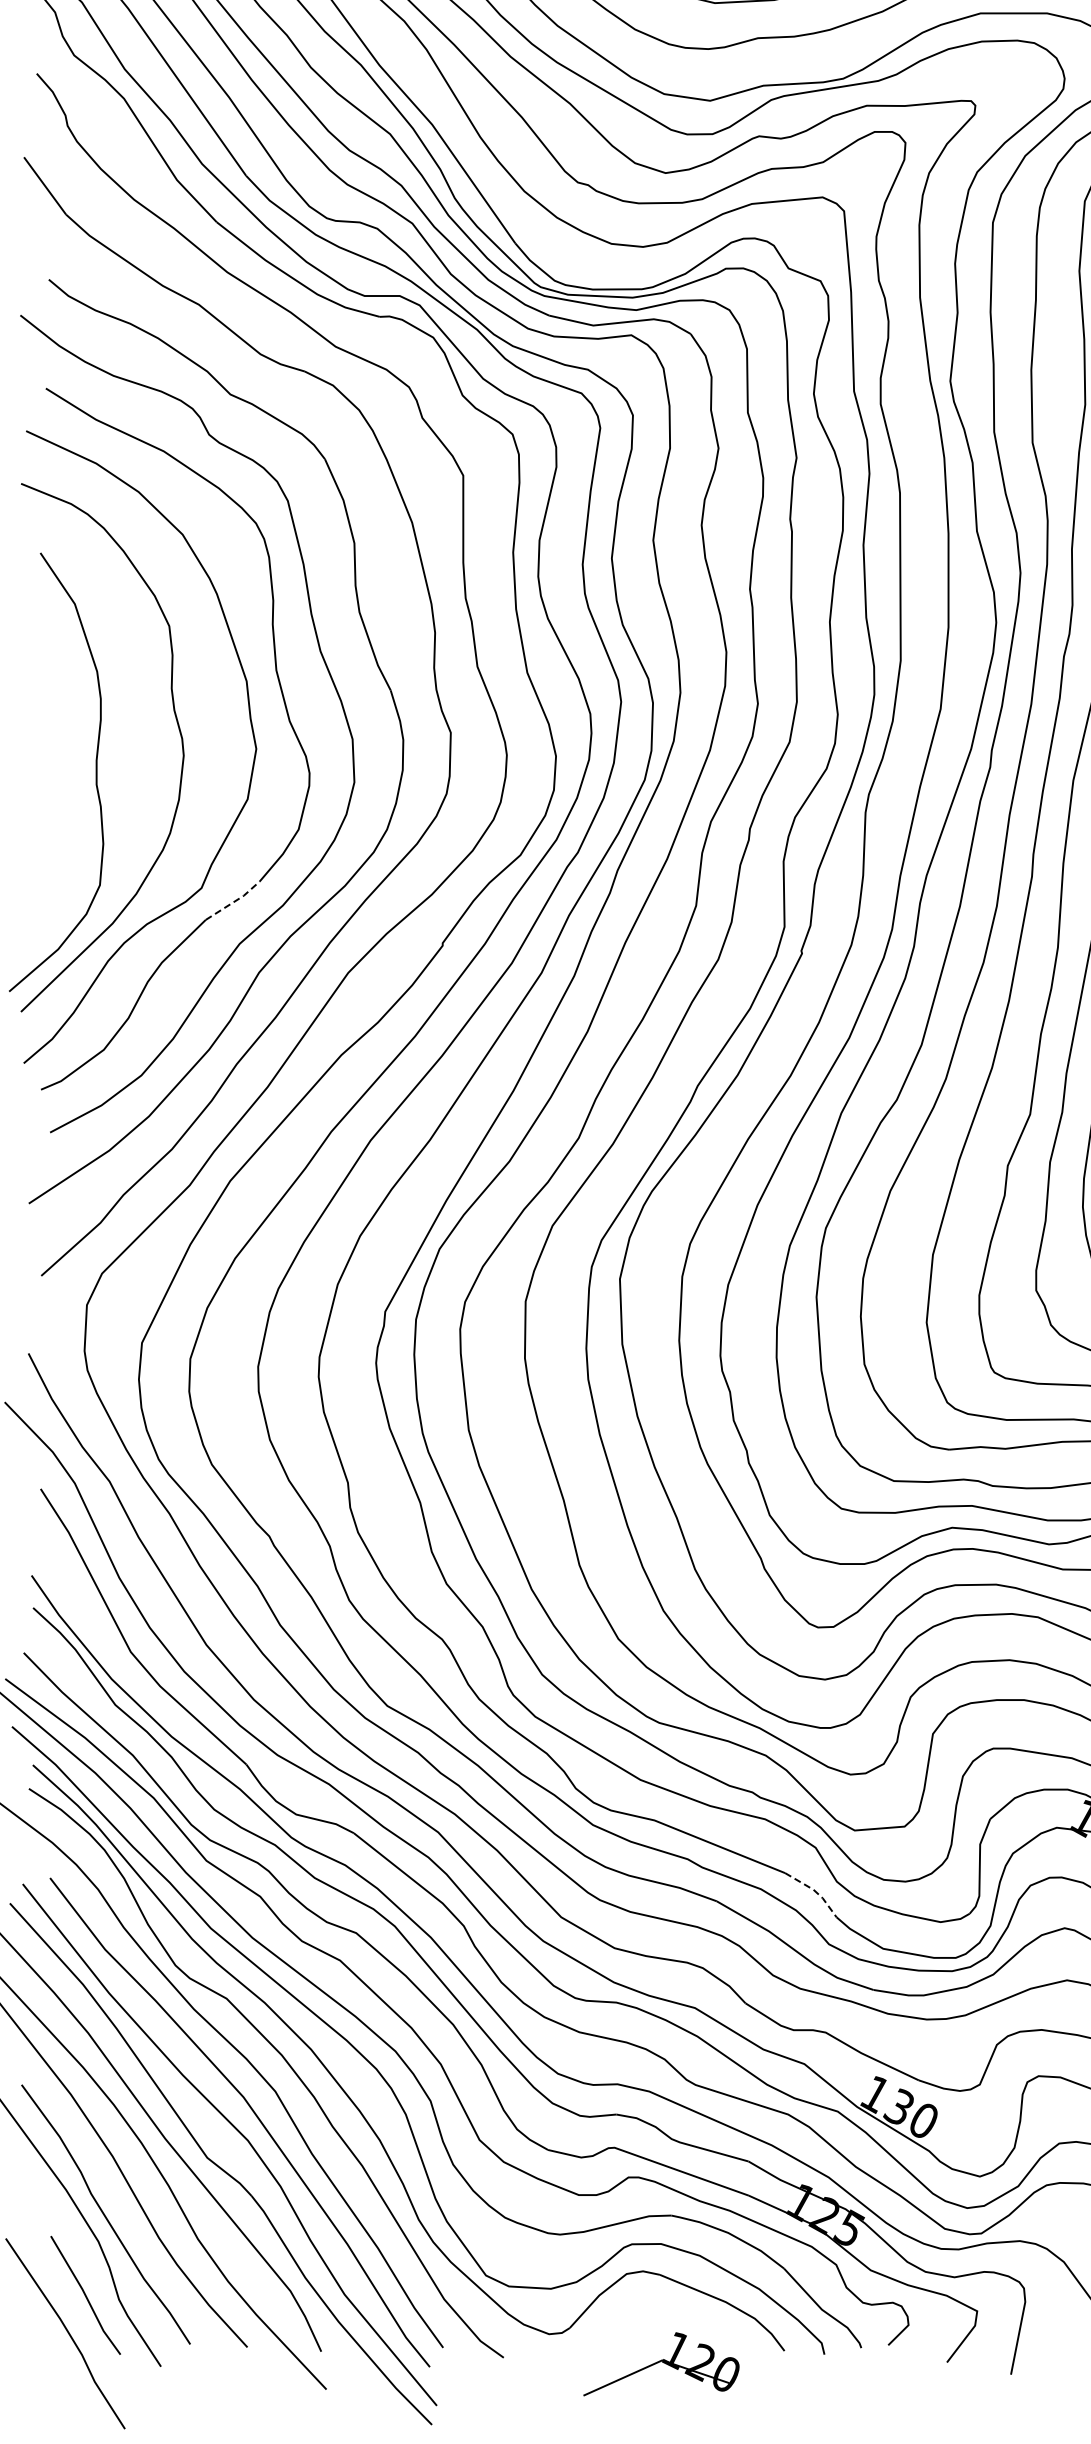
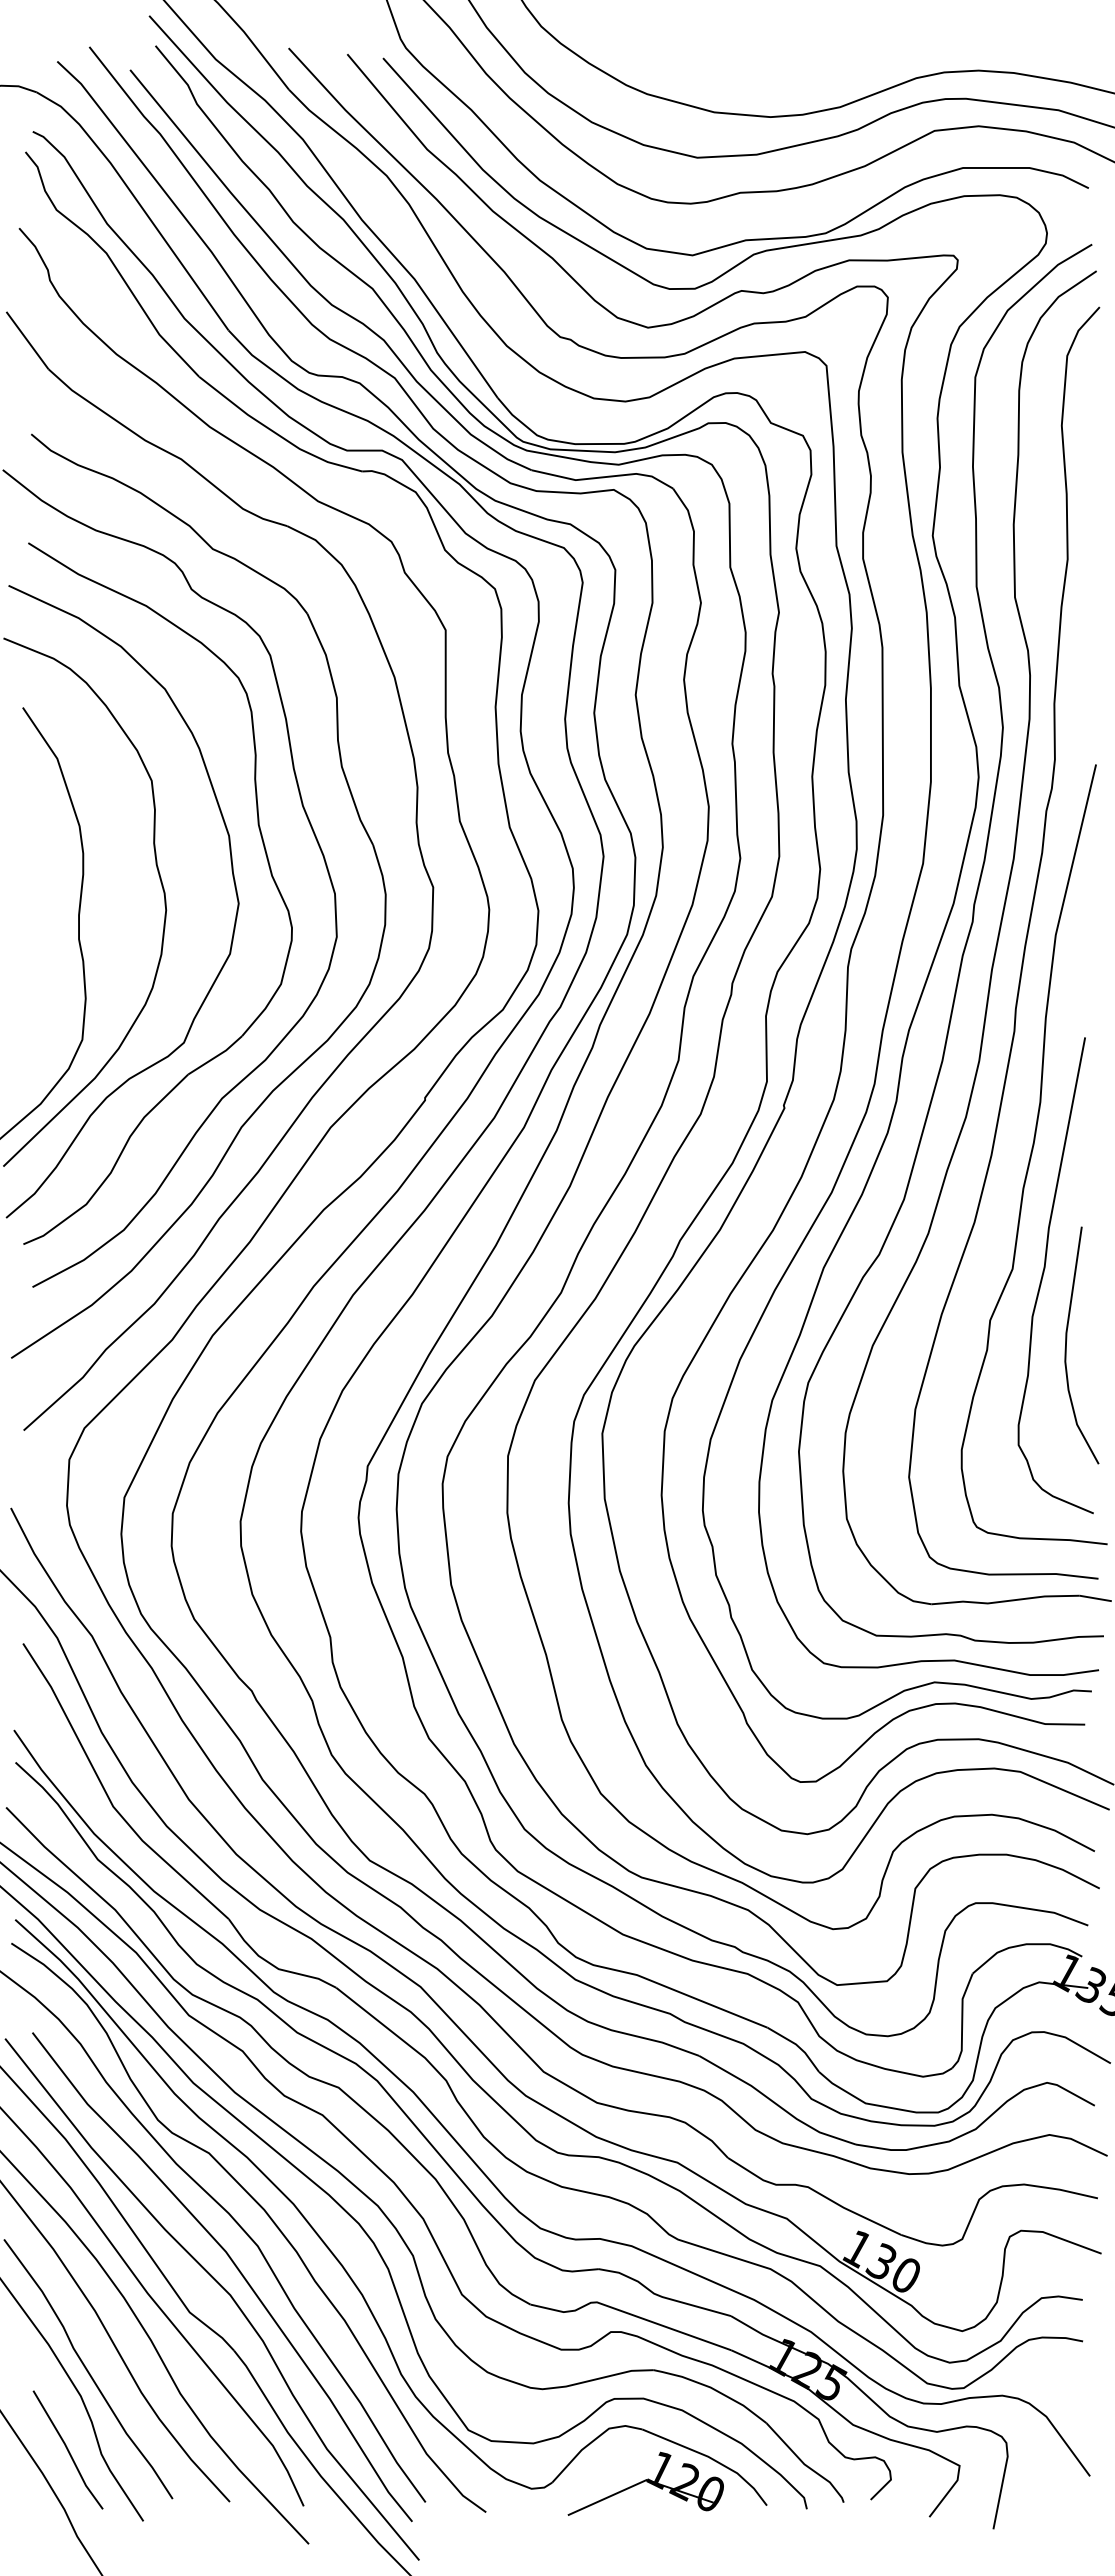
line: (234, 901) -> (216, 1056), dashed -> solid
line: (815, 1890) -> (797, 2045), dashed -> solid
part: (661, 2363) -> (645, 2483), moved

